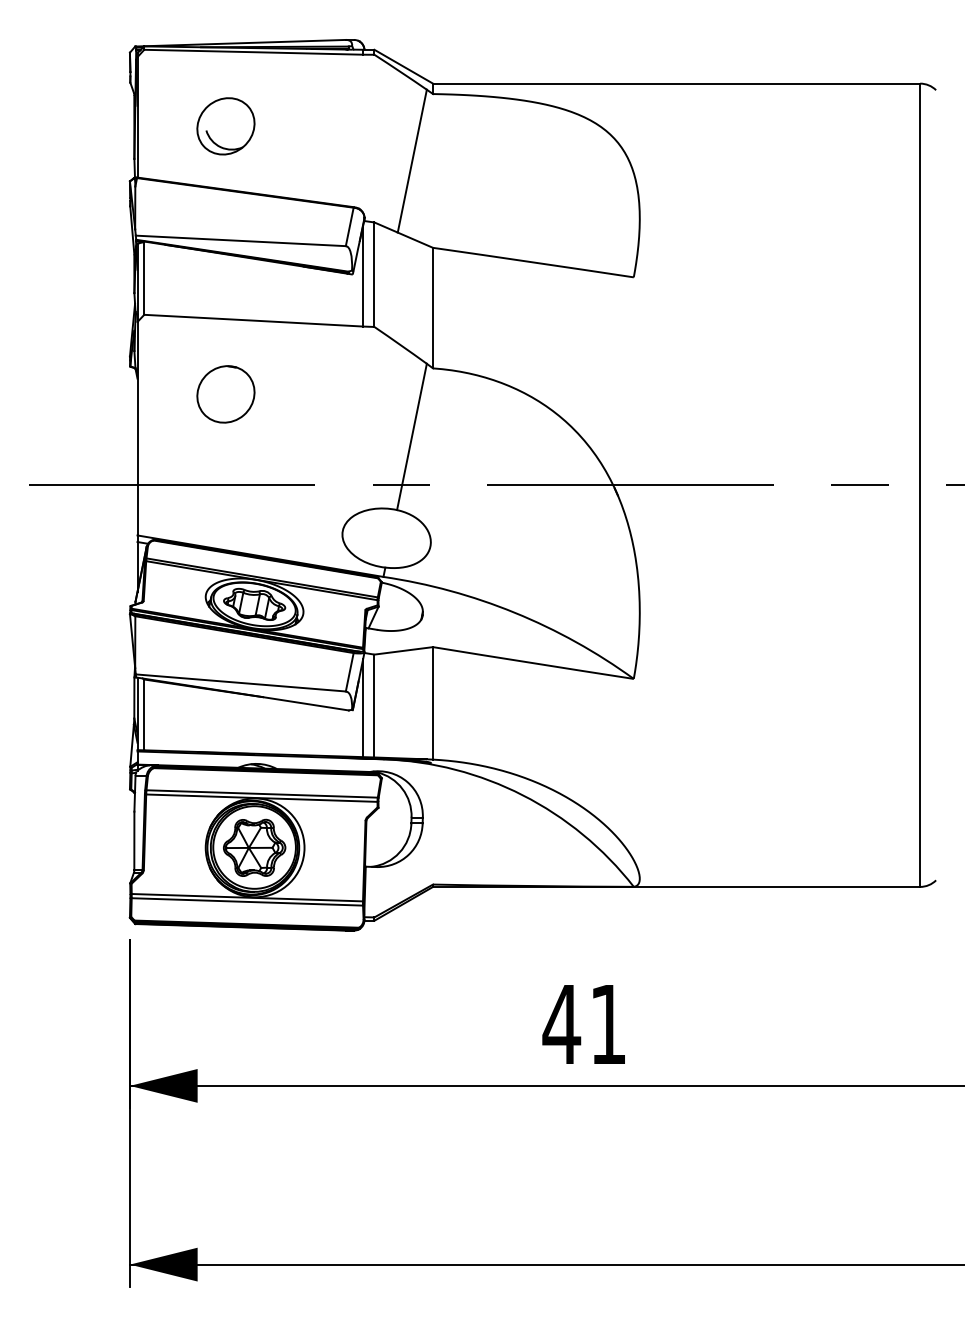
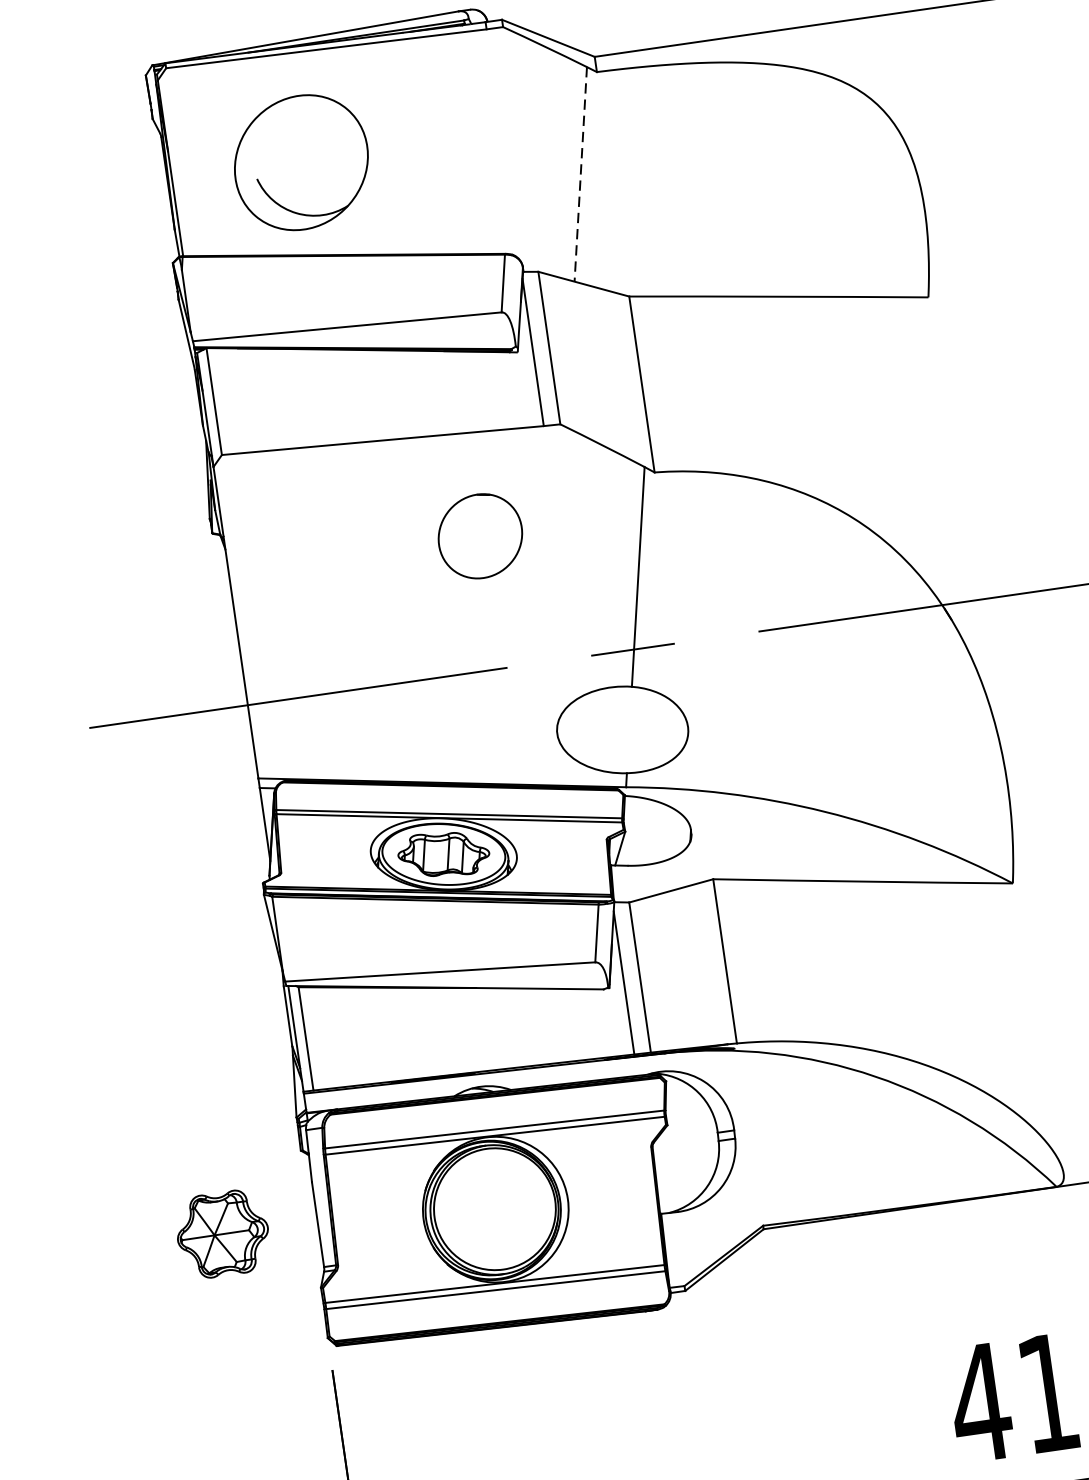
part: (225, 126) -> (300, 163), size x1.6
line: (412, 161) -> (581, 174), solid -> dashed
part: (225, 394) -> (479, 536), moved
part: (254, 847) -> (222, 1233), moved

